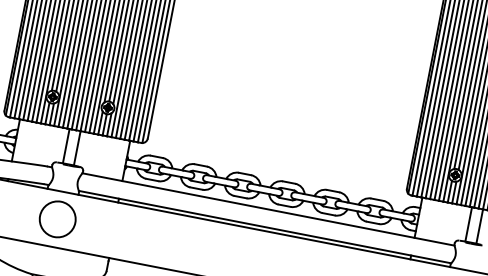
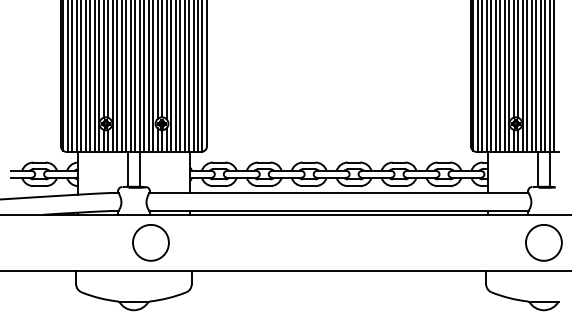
circle: (57, 218) -> (150, 242), moved

